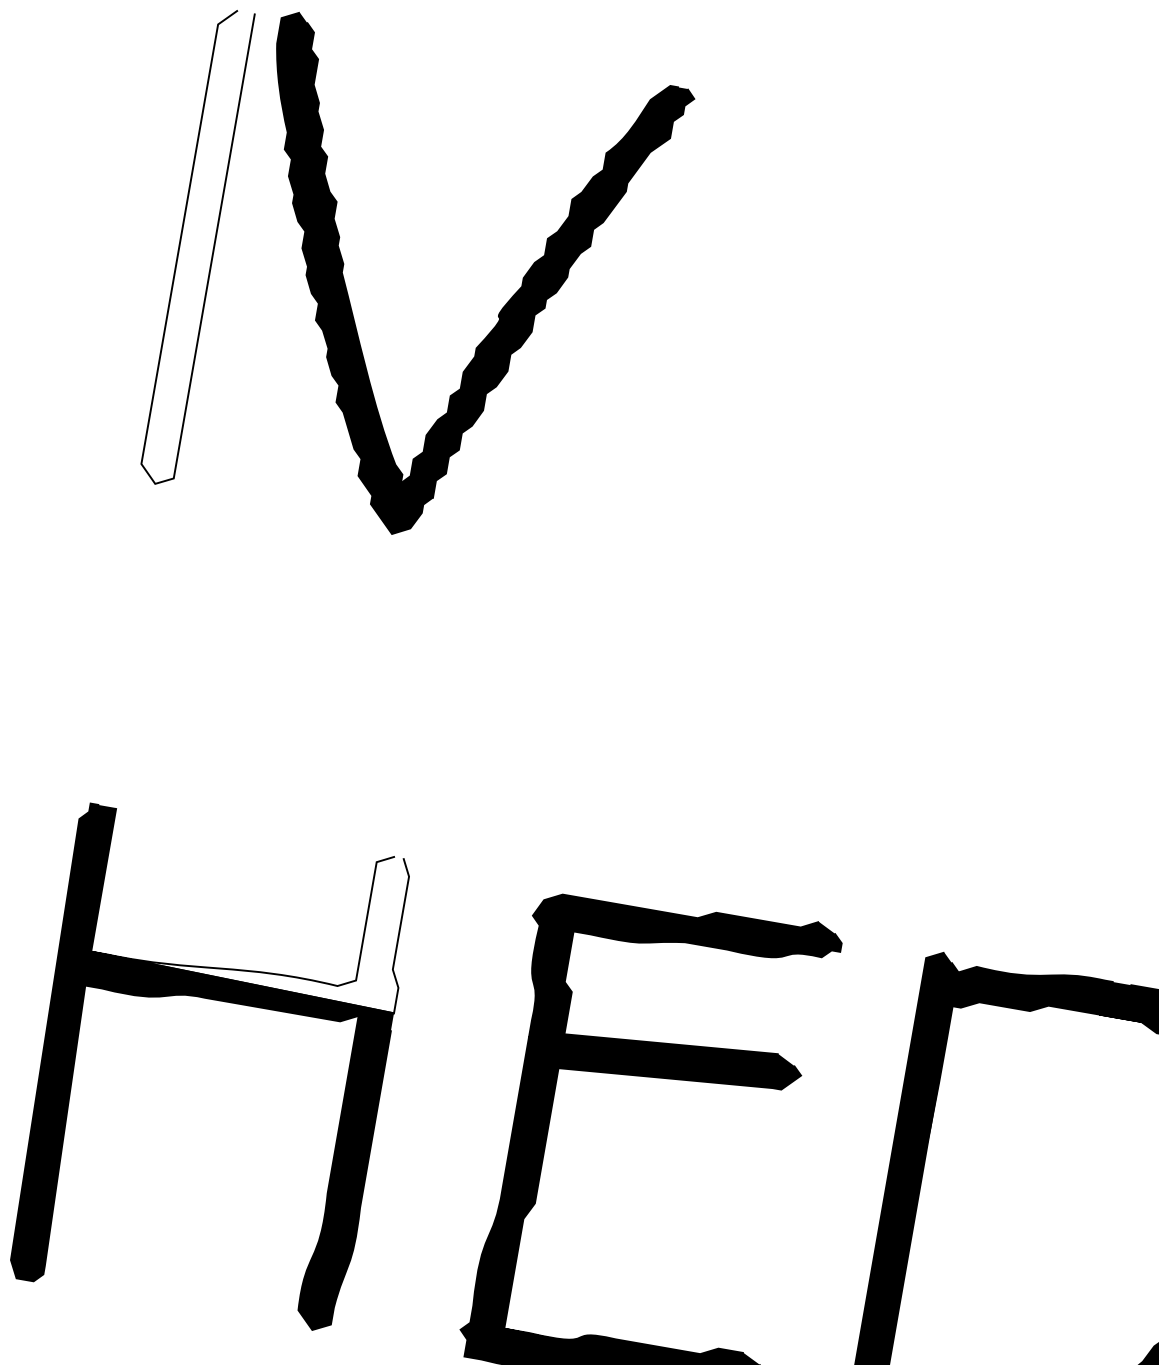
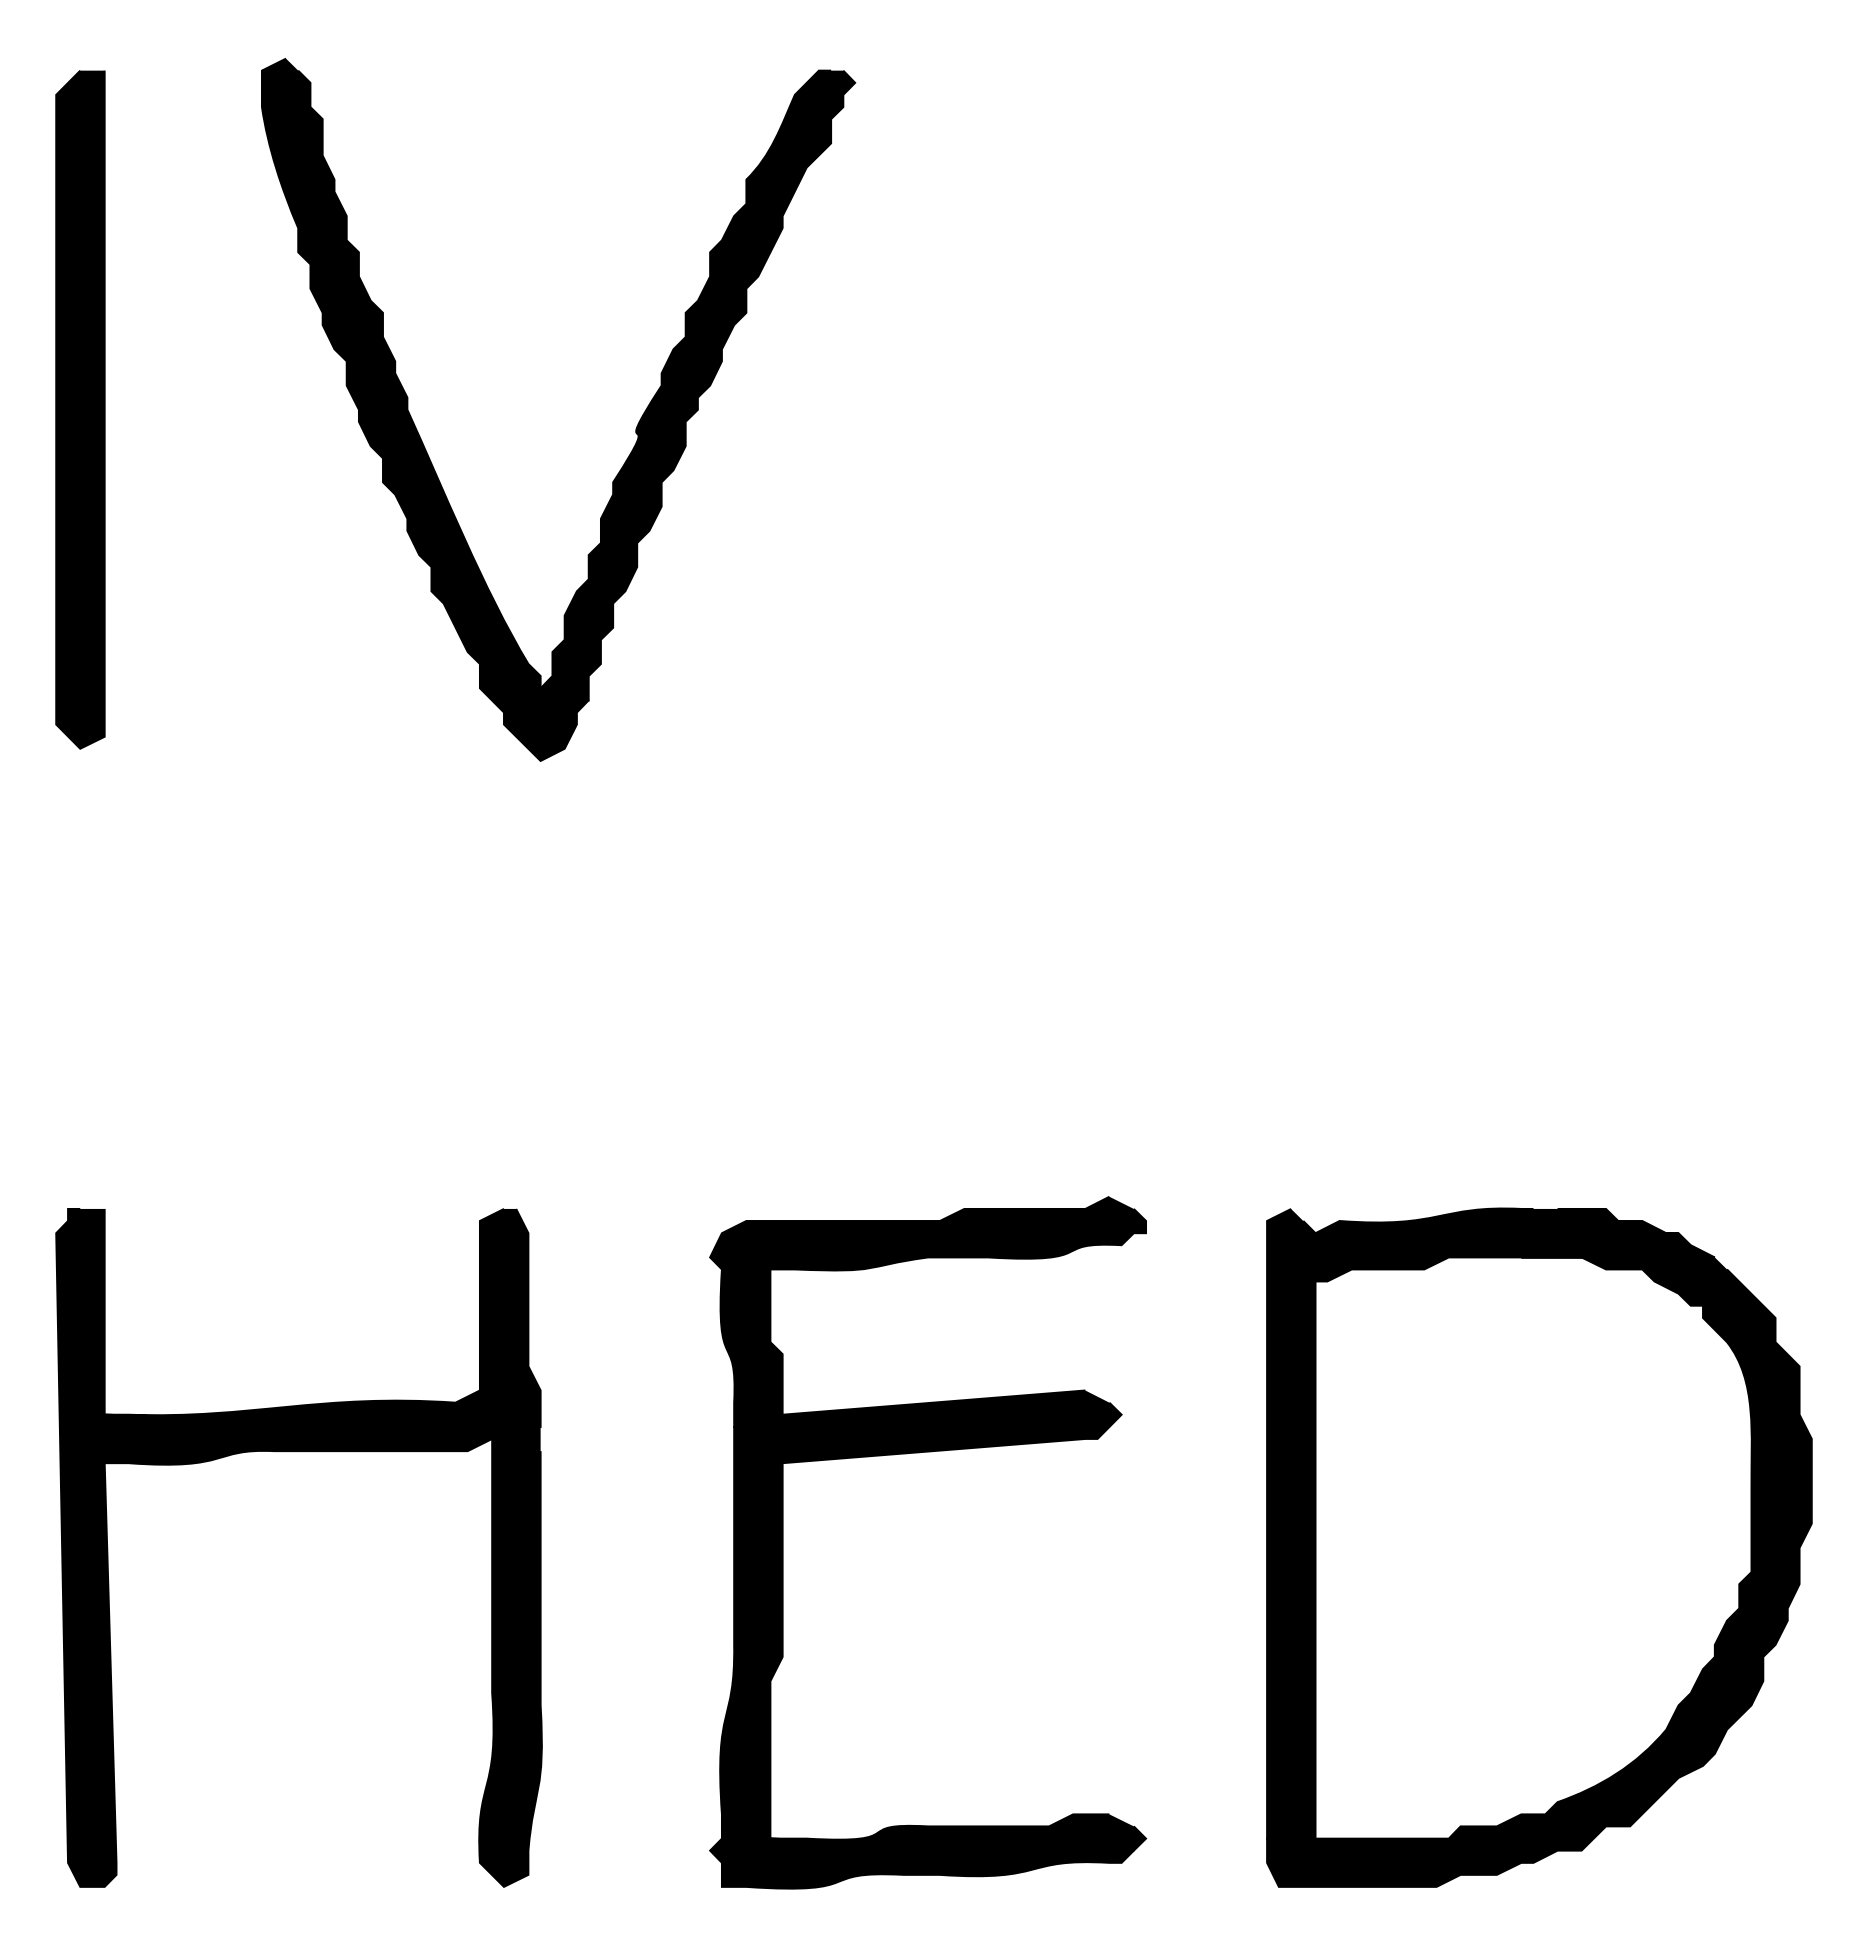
fill: (196, 247) -> (80, 409), added
part: (498, 313) -> (635, 428), moved
fill: (255, 910) -> (322, 1317), added

